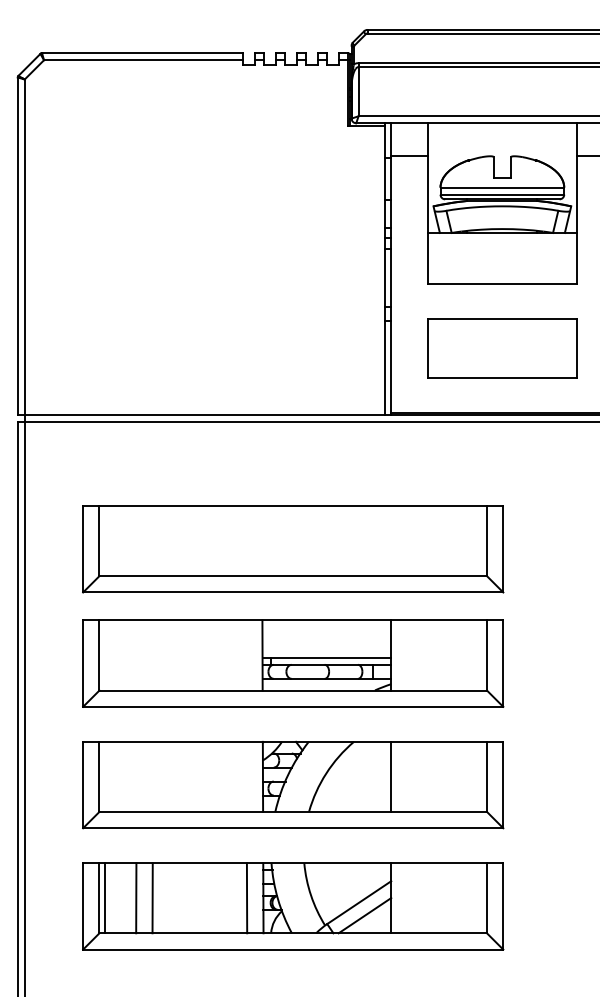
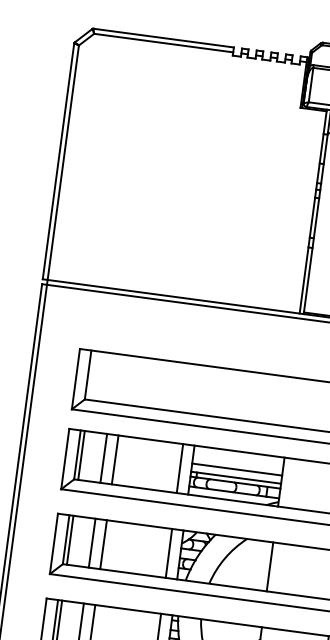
line: (326, 646) -> (236, 469), added
line: (105, 655) -> (81, 455), added
line: (137, 655) -> (104, 458), added
line: (153, 655) -> (115, 459), added
line: (246, 655) -> (180, 468), added
line: (105, 776) -> (70, 540), added
line: (136, 776) -> (92, 542), added
line: (152, 776) -> (103, 544), added
line: (246, 776) -> (168, 553), added

